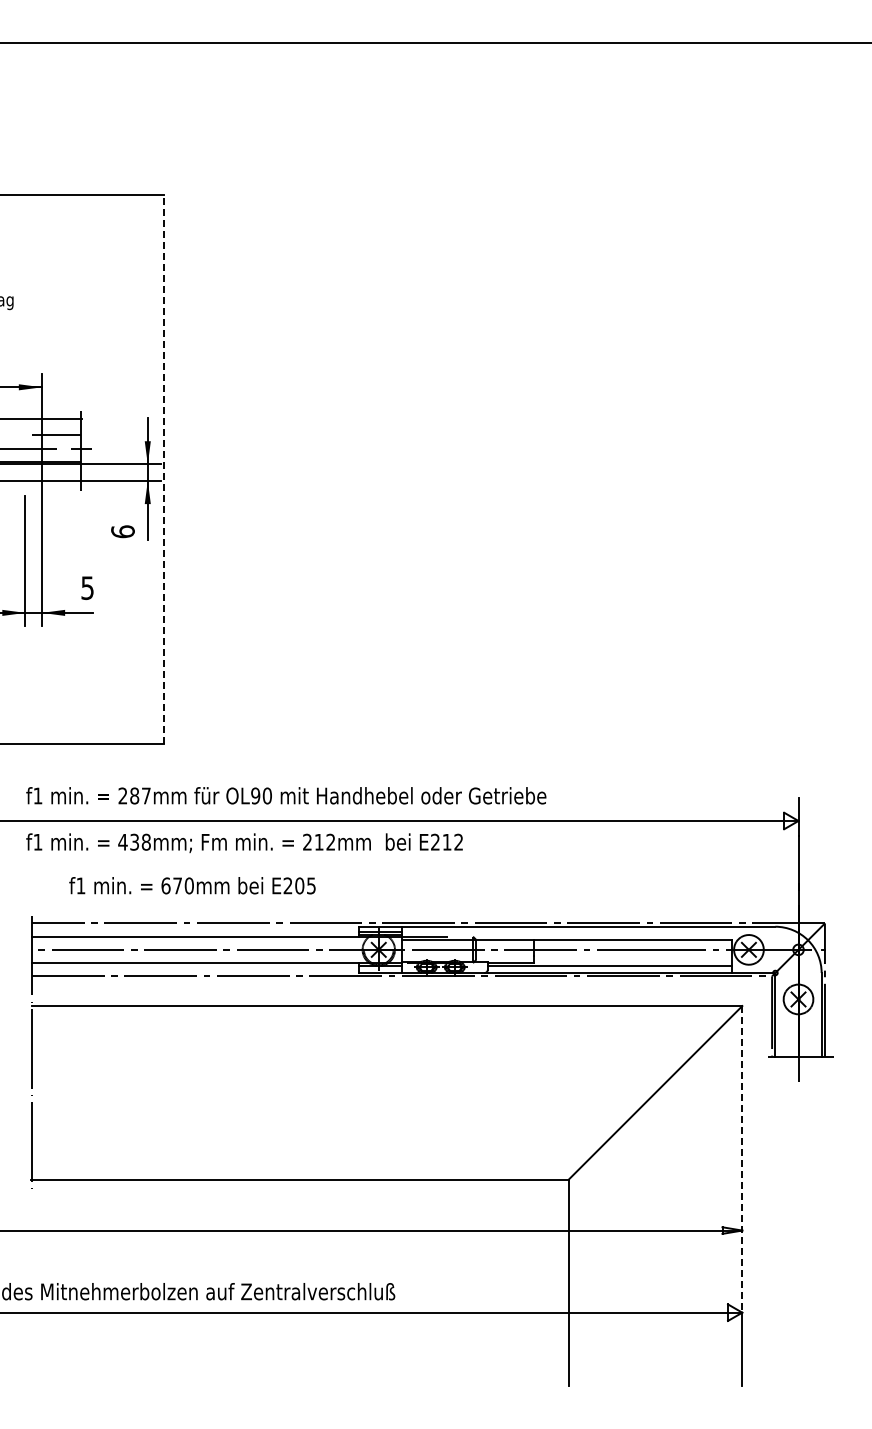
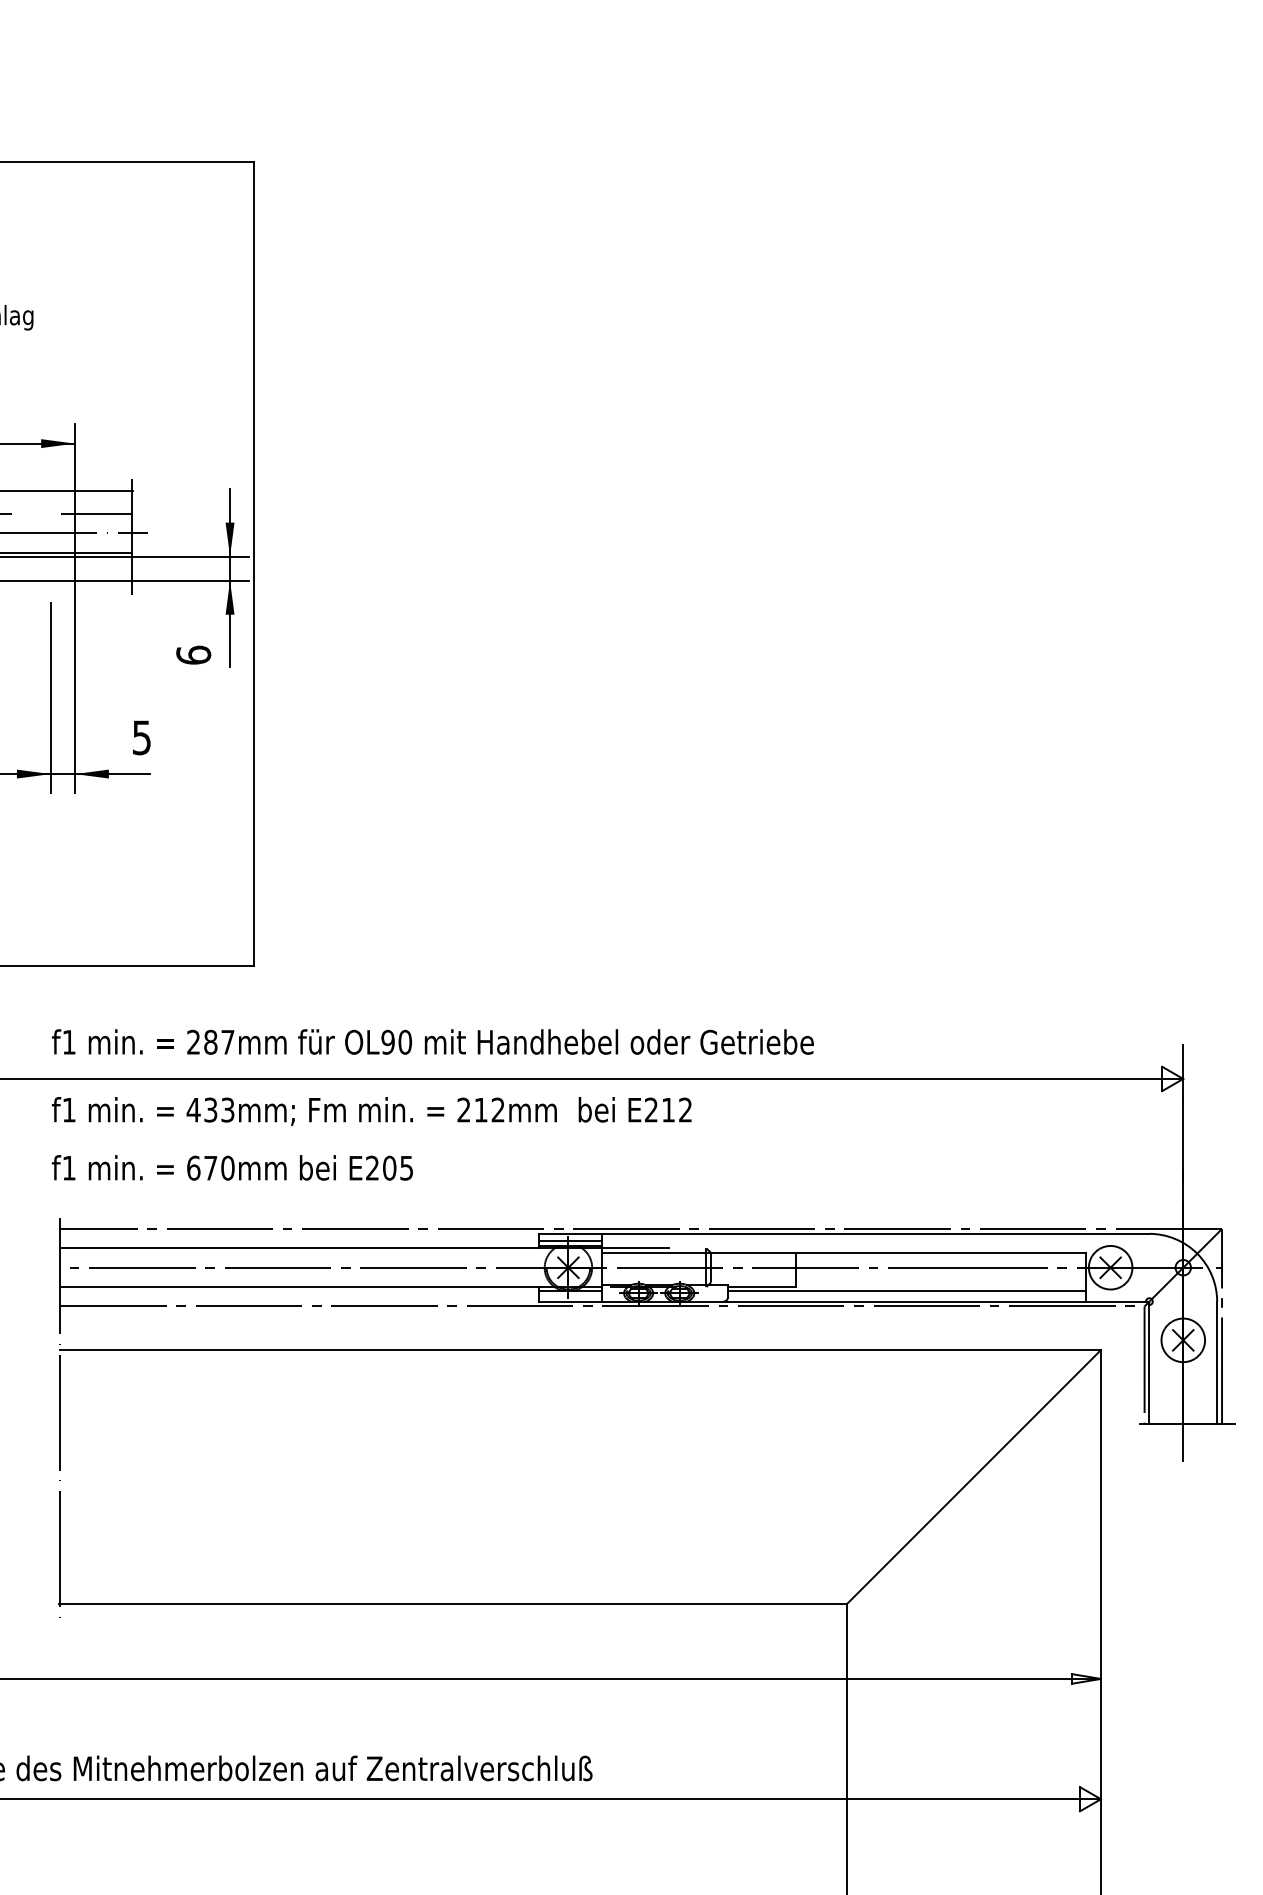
line: (164, 468) -> (254, 562), dashed -> solid
text: (145, 841) -> (226, 1108), 438mm; -> 433mm;
text: (192, 885) -> (232, 1167), moved
line: (742, 1159) -> (1101, 1574), dashed -> solid

